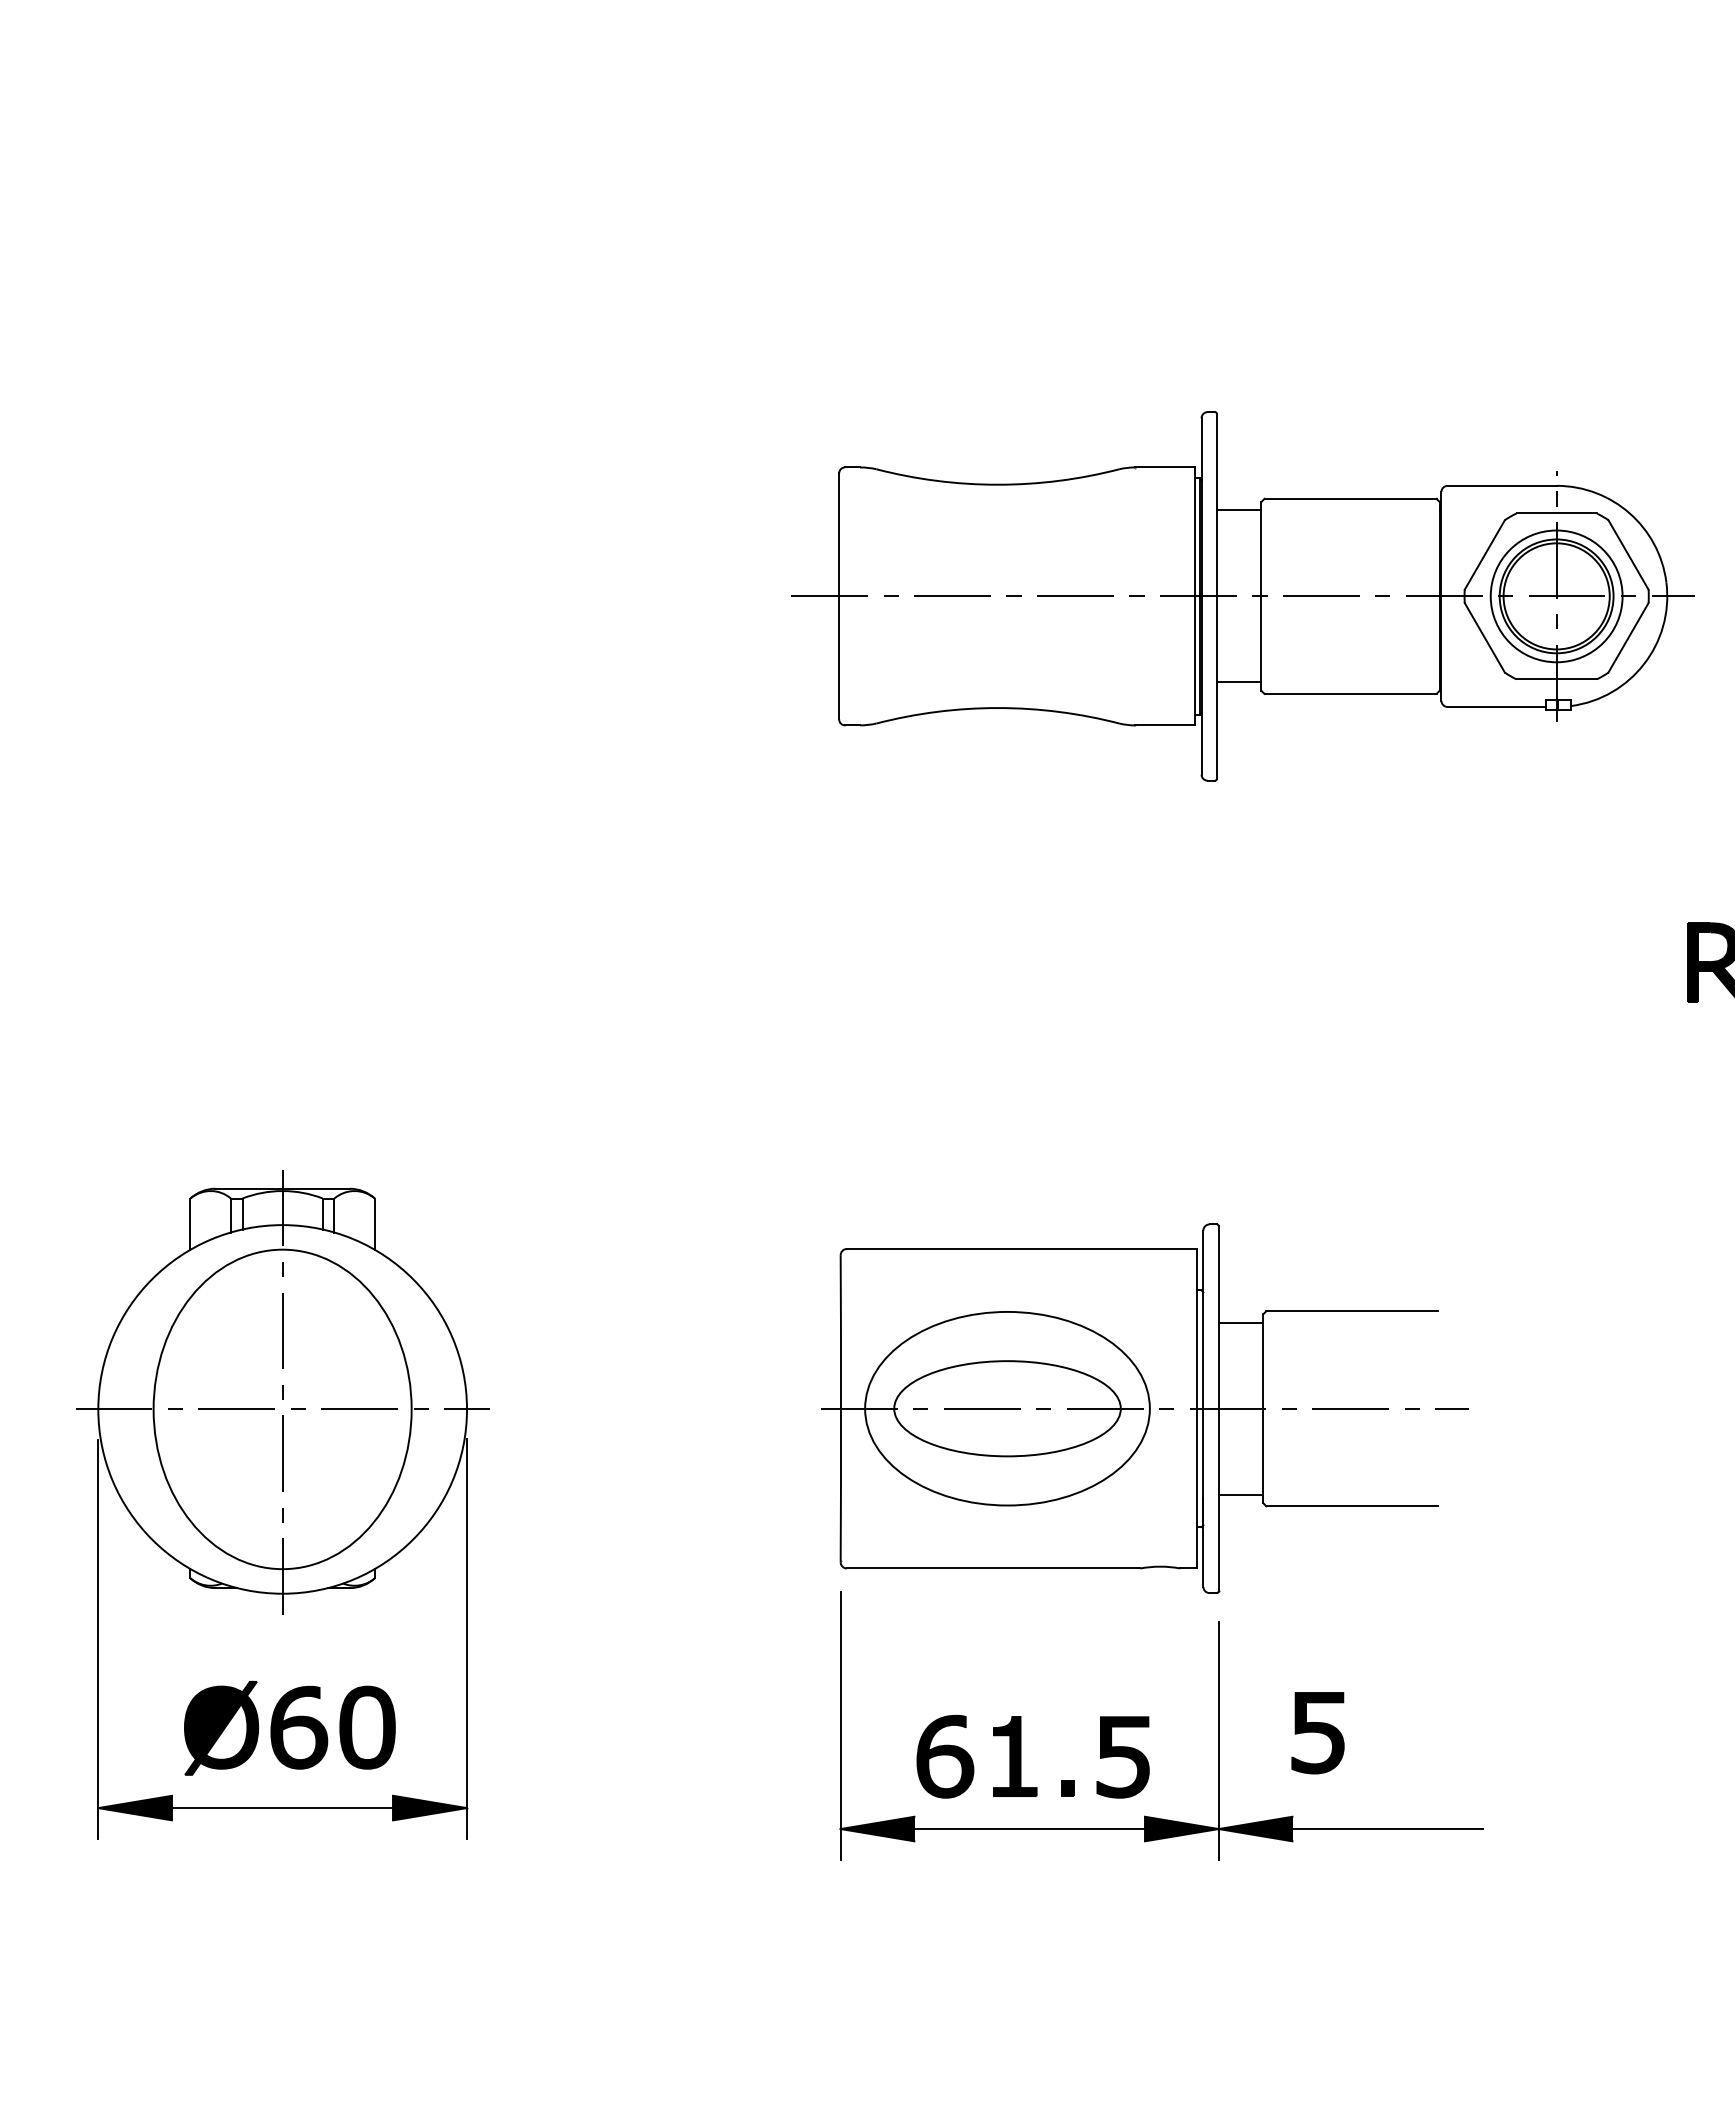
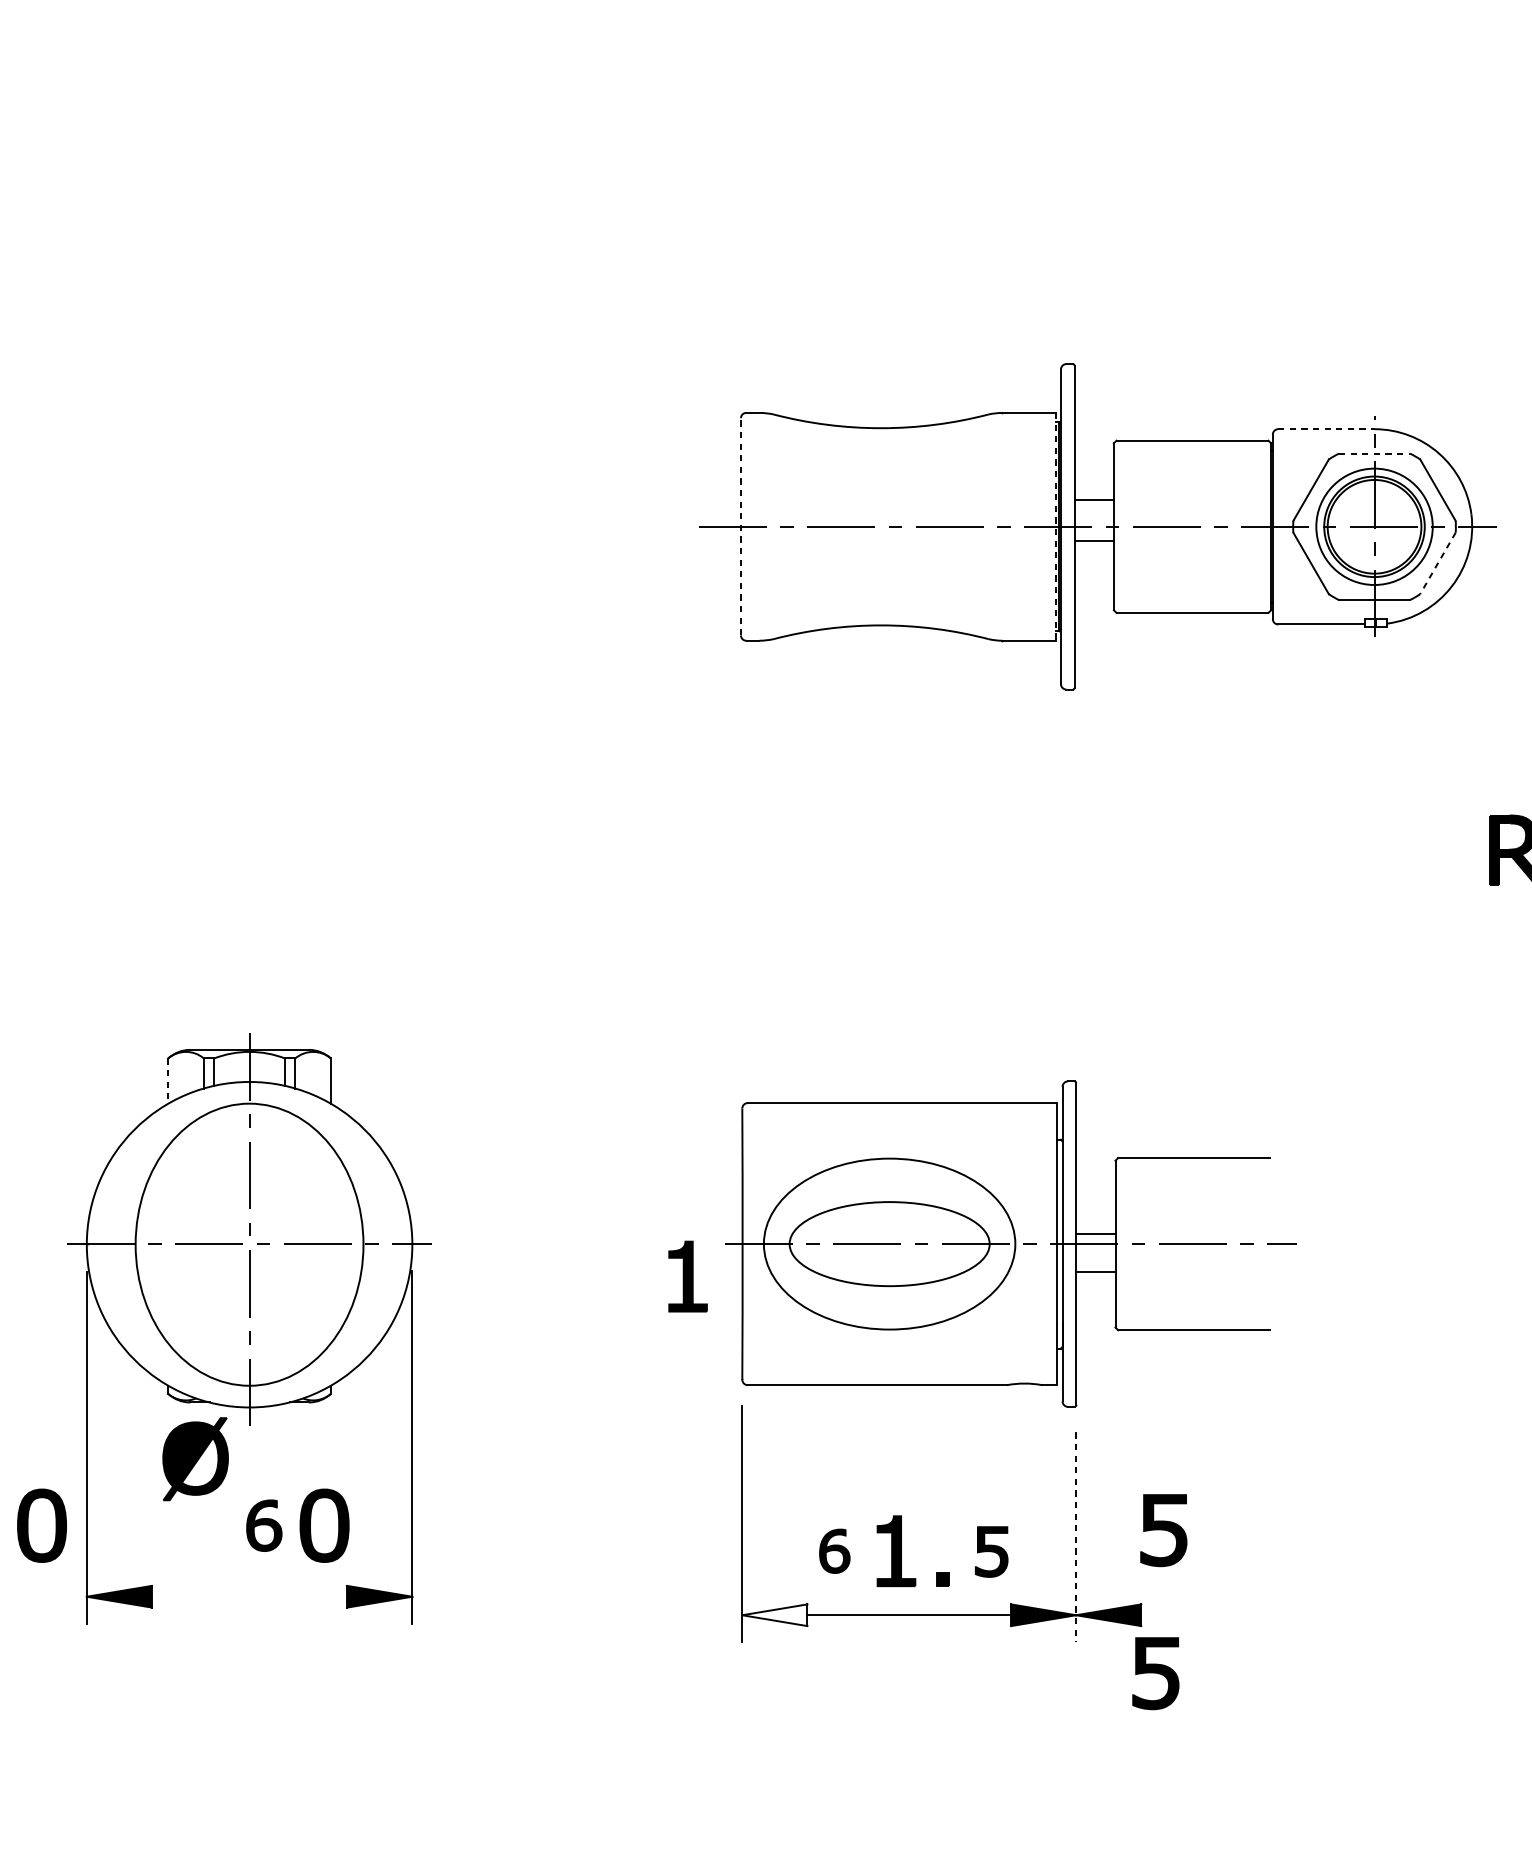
line: (1502, 485) -> (1326, 428), solid -> dashed
line: (1238, 510) -> (1093, 500), moved
line: (1557, 513) -> (1375, 453), solid -> dashed
line: (839, 595) -> (741, 526), solid -> dashed
line: (1195, 596) -> (1055, 526), solid -> dashed
line: (1628, 638) -> (1437, 563), solid -> dashed
line: (1238, 682) -> (1093, 541), moved
line: (190, 1224) -> (168, 1081), solid -> dashed
line: (1240, 1322) -> (1095, 1233), moved
part: (779, 1445) -> (688, 1276), added
line: (1240, 1494) -> (1095, 1272), moved
part: (47, 1727) -> (41, 1525), added
part: (299, 1727) -> (264, 1525), size x0.7
part: (221, 1728) -> (195, 1459), moved
line: (1218, 1740) -> (1075, 1537), solid -> dashed
part: (945, 1756) -> (834, 1551), size x0.6
part: (1122, 1757) -> (991, 1552), size x0.7
line: (282, 1808) -> (249, 1597), removed
fill: (877, 1828) -> (774, 1614), removed
line: (1387, 1829) -> (1225, 1615), removed
part: (1308, 1895) -> (1155, 1673), added

